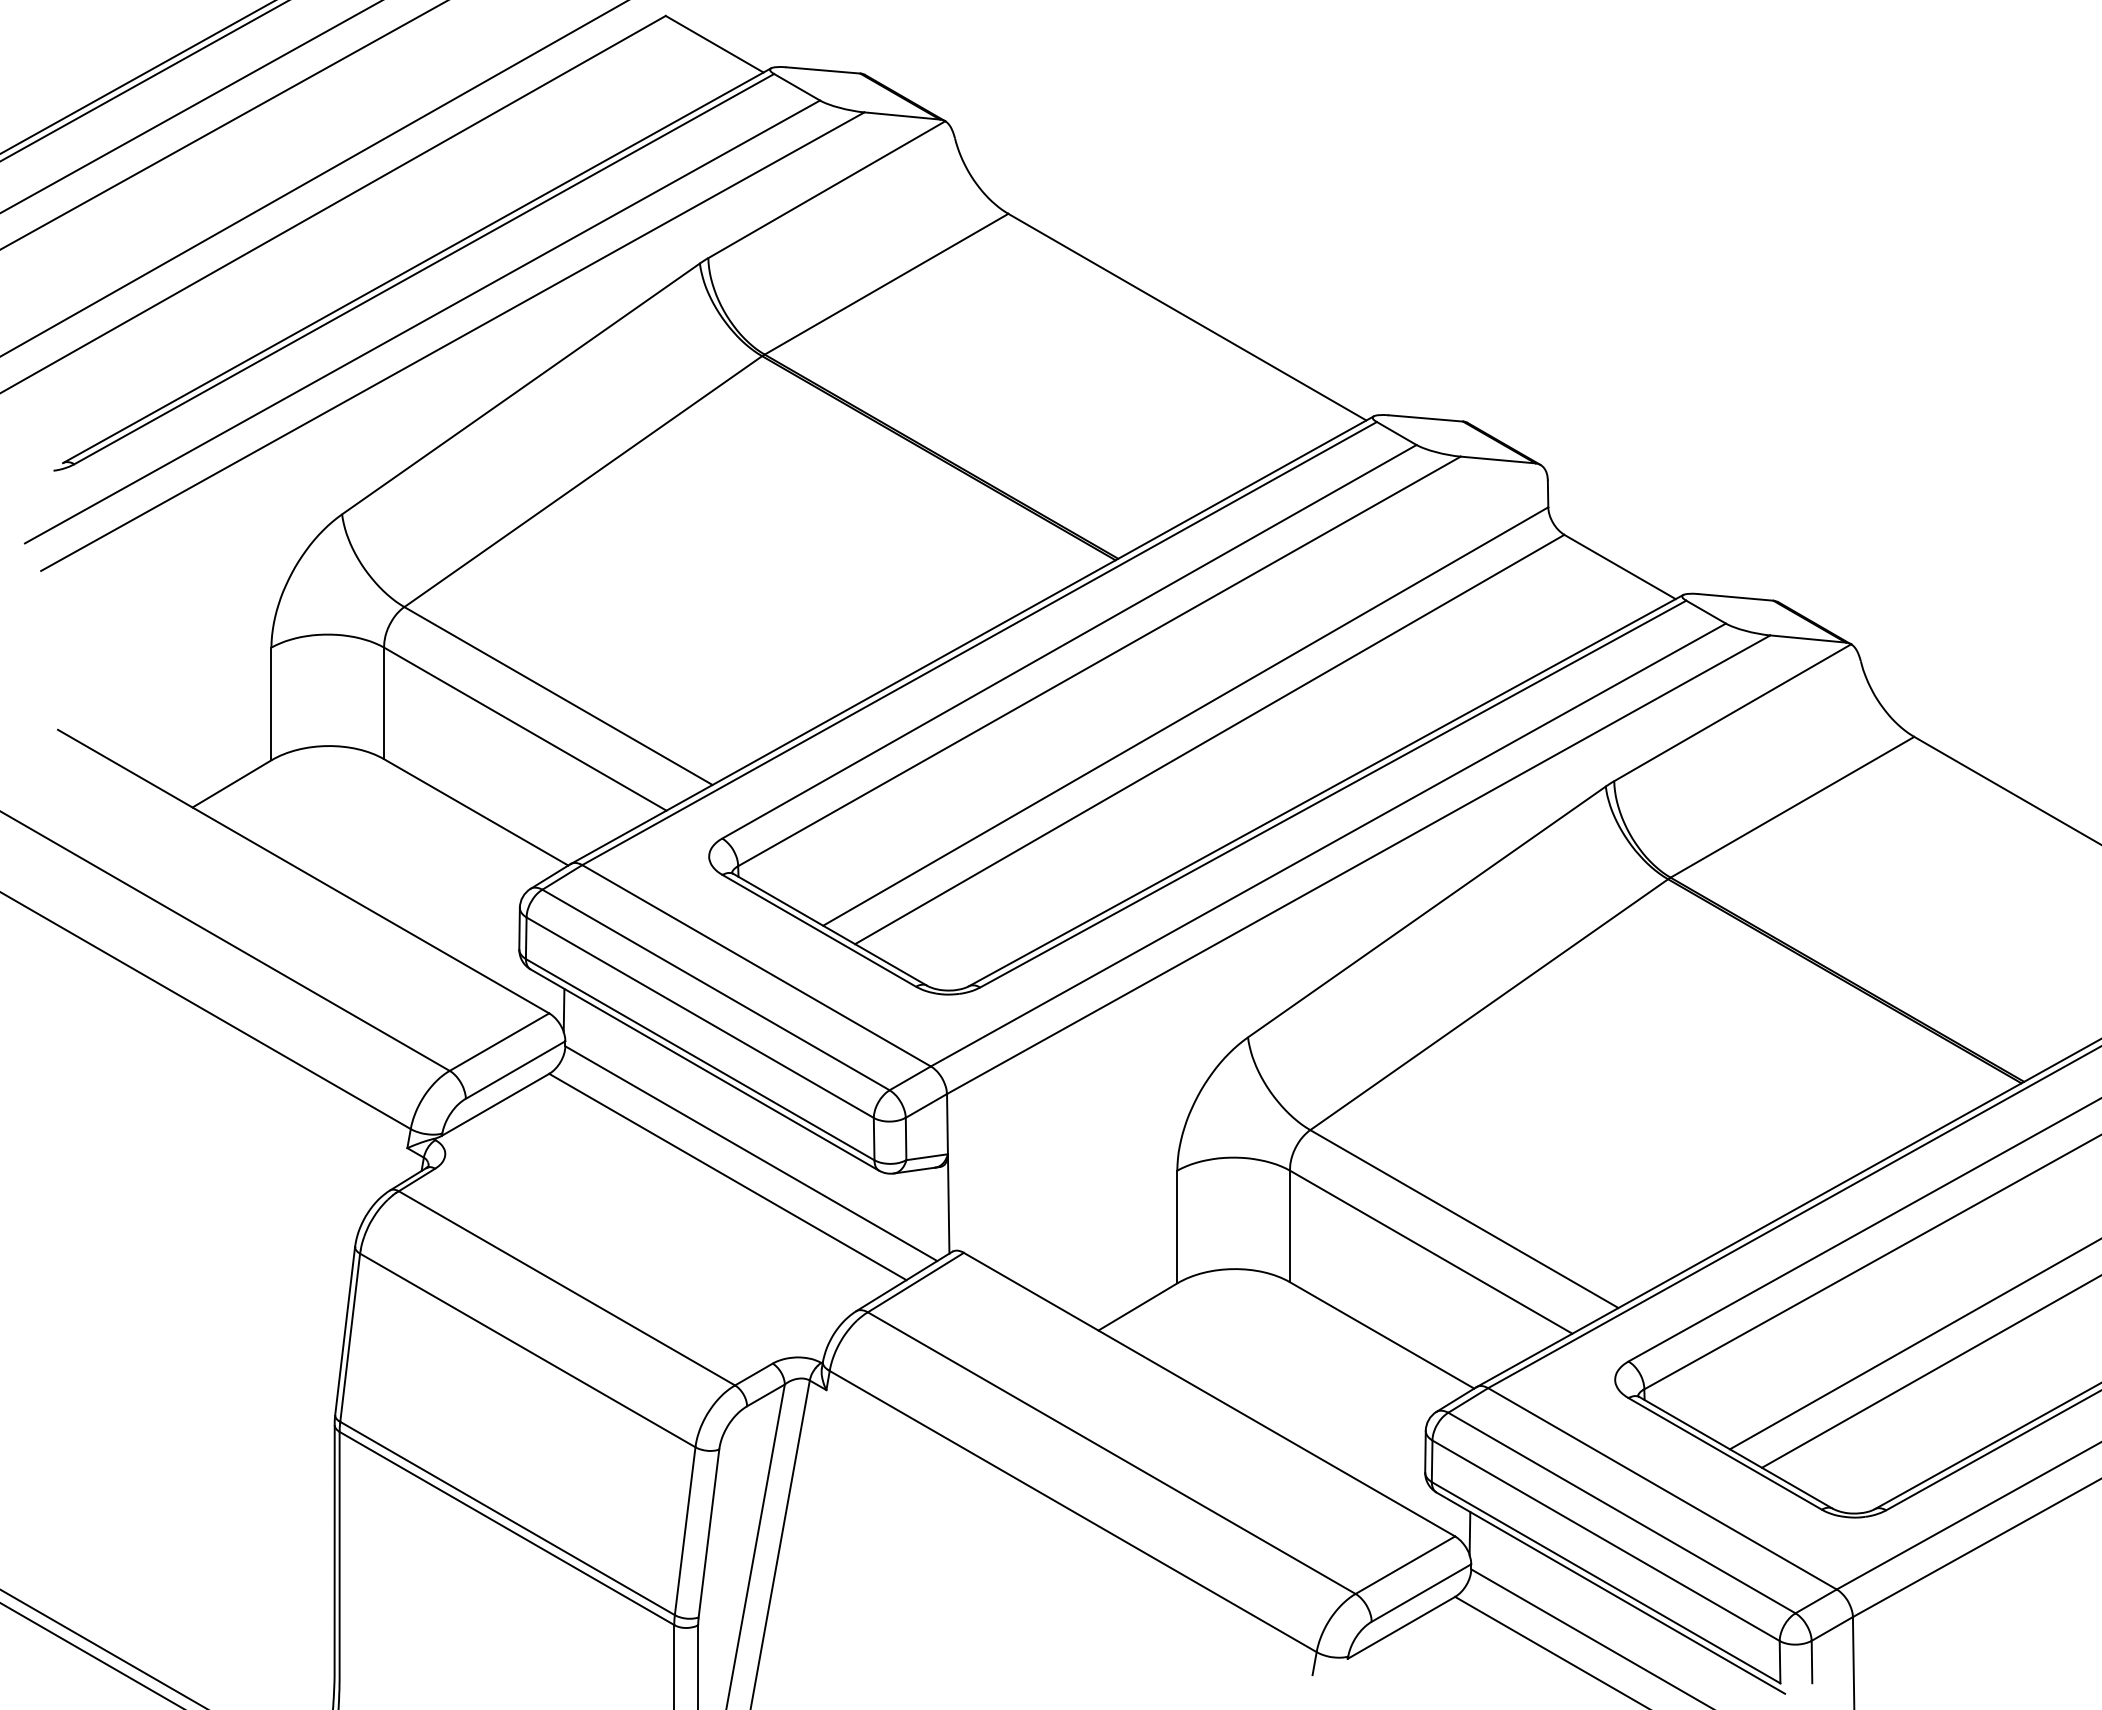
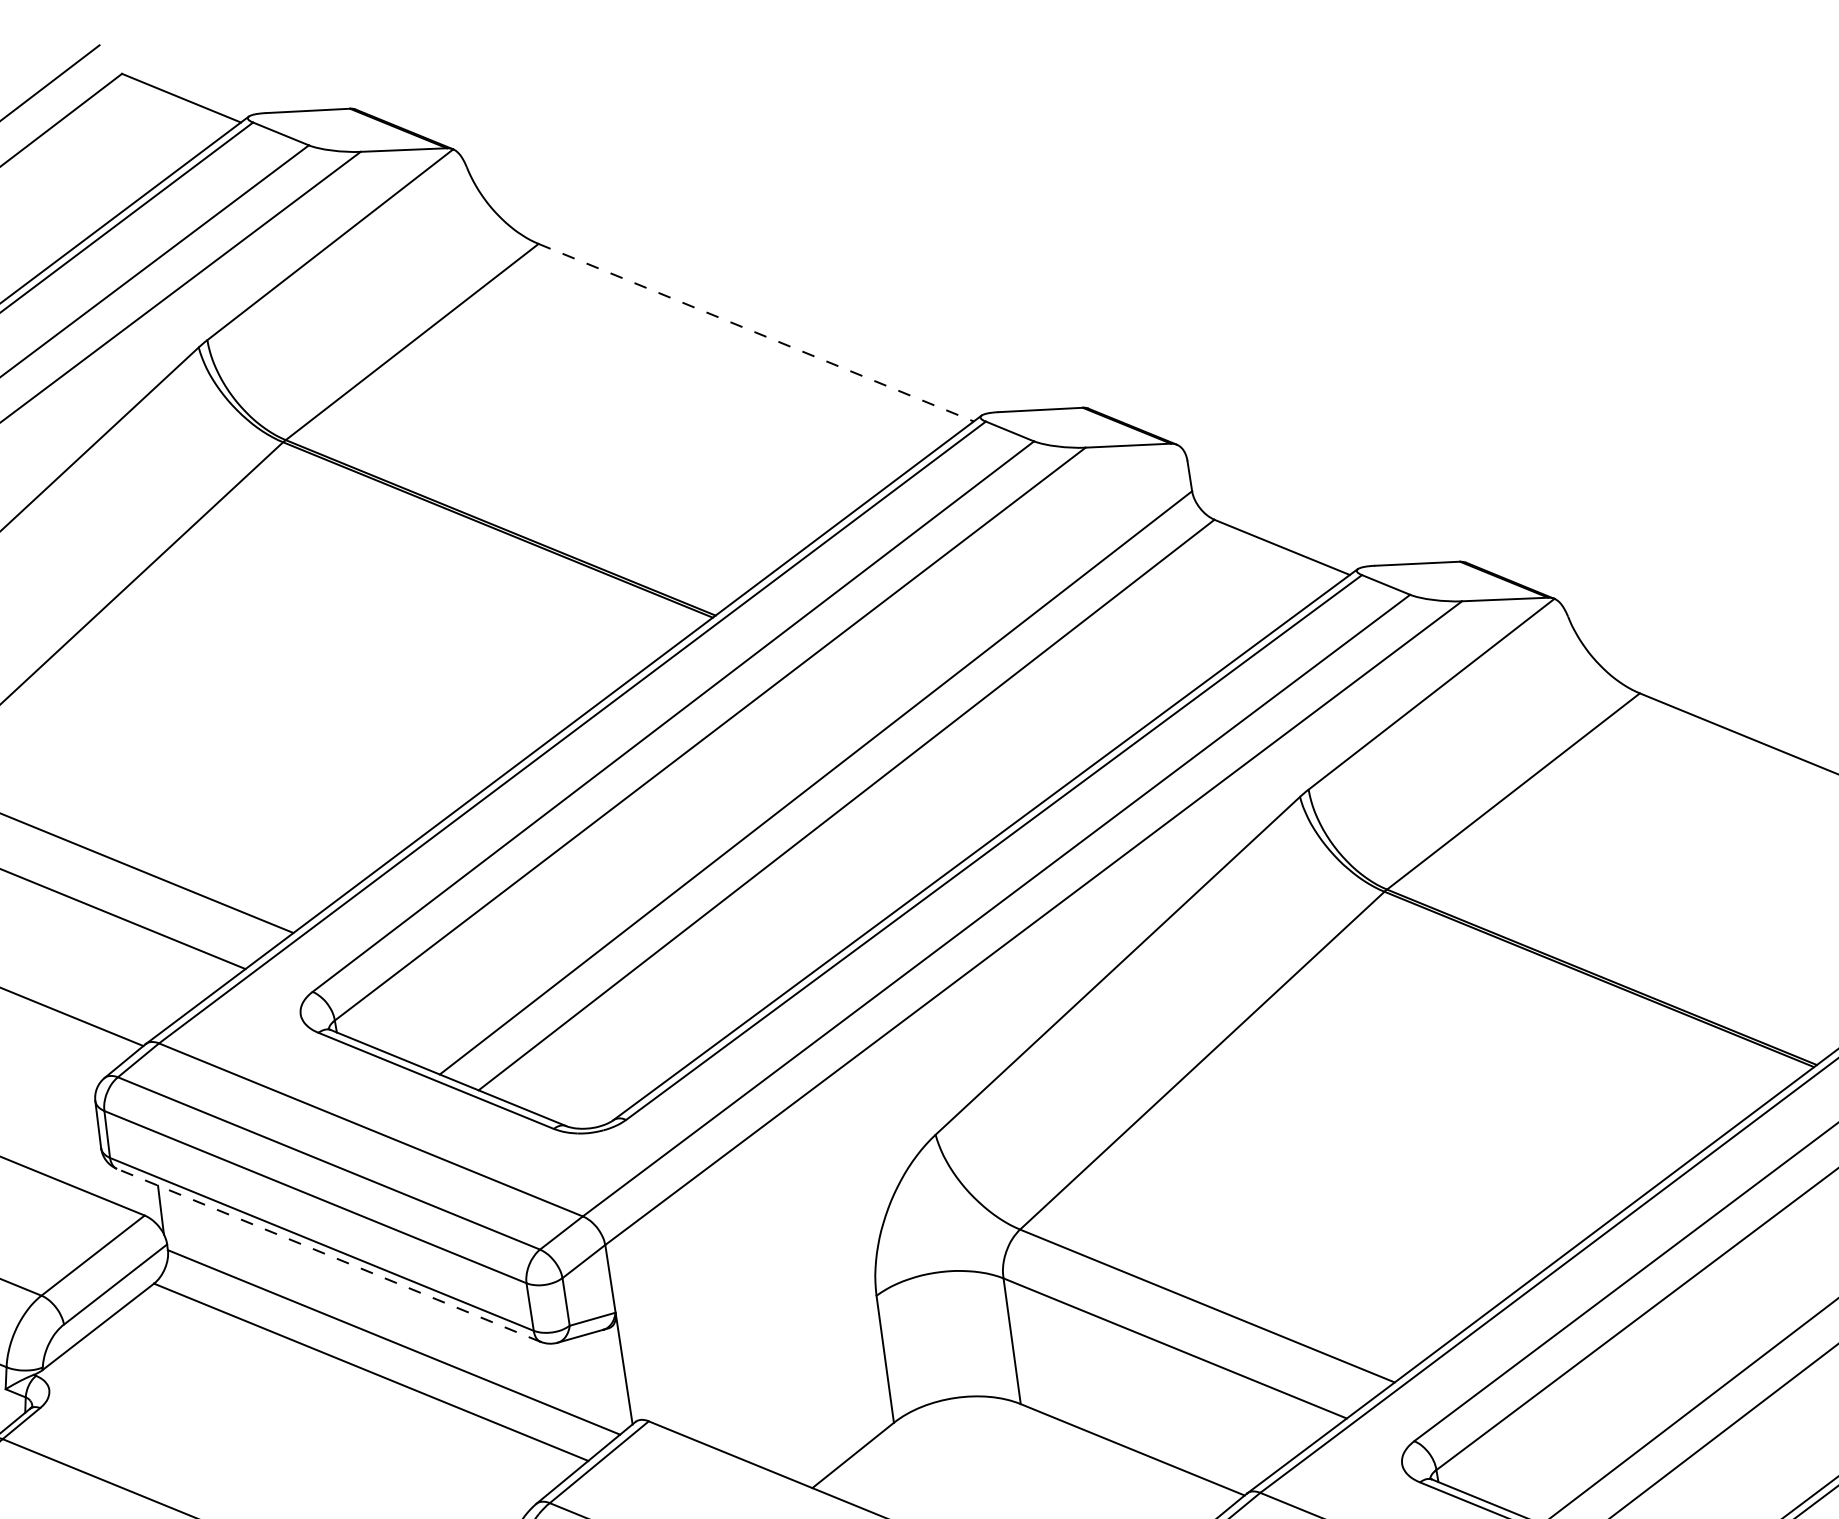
line: (1187, 317) -> (756, 333), solid -> dashed
line: (704, 1069) -> (328, 1254), solid -> dashed

